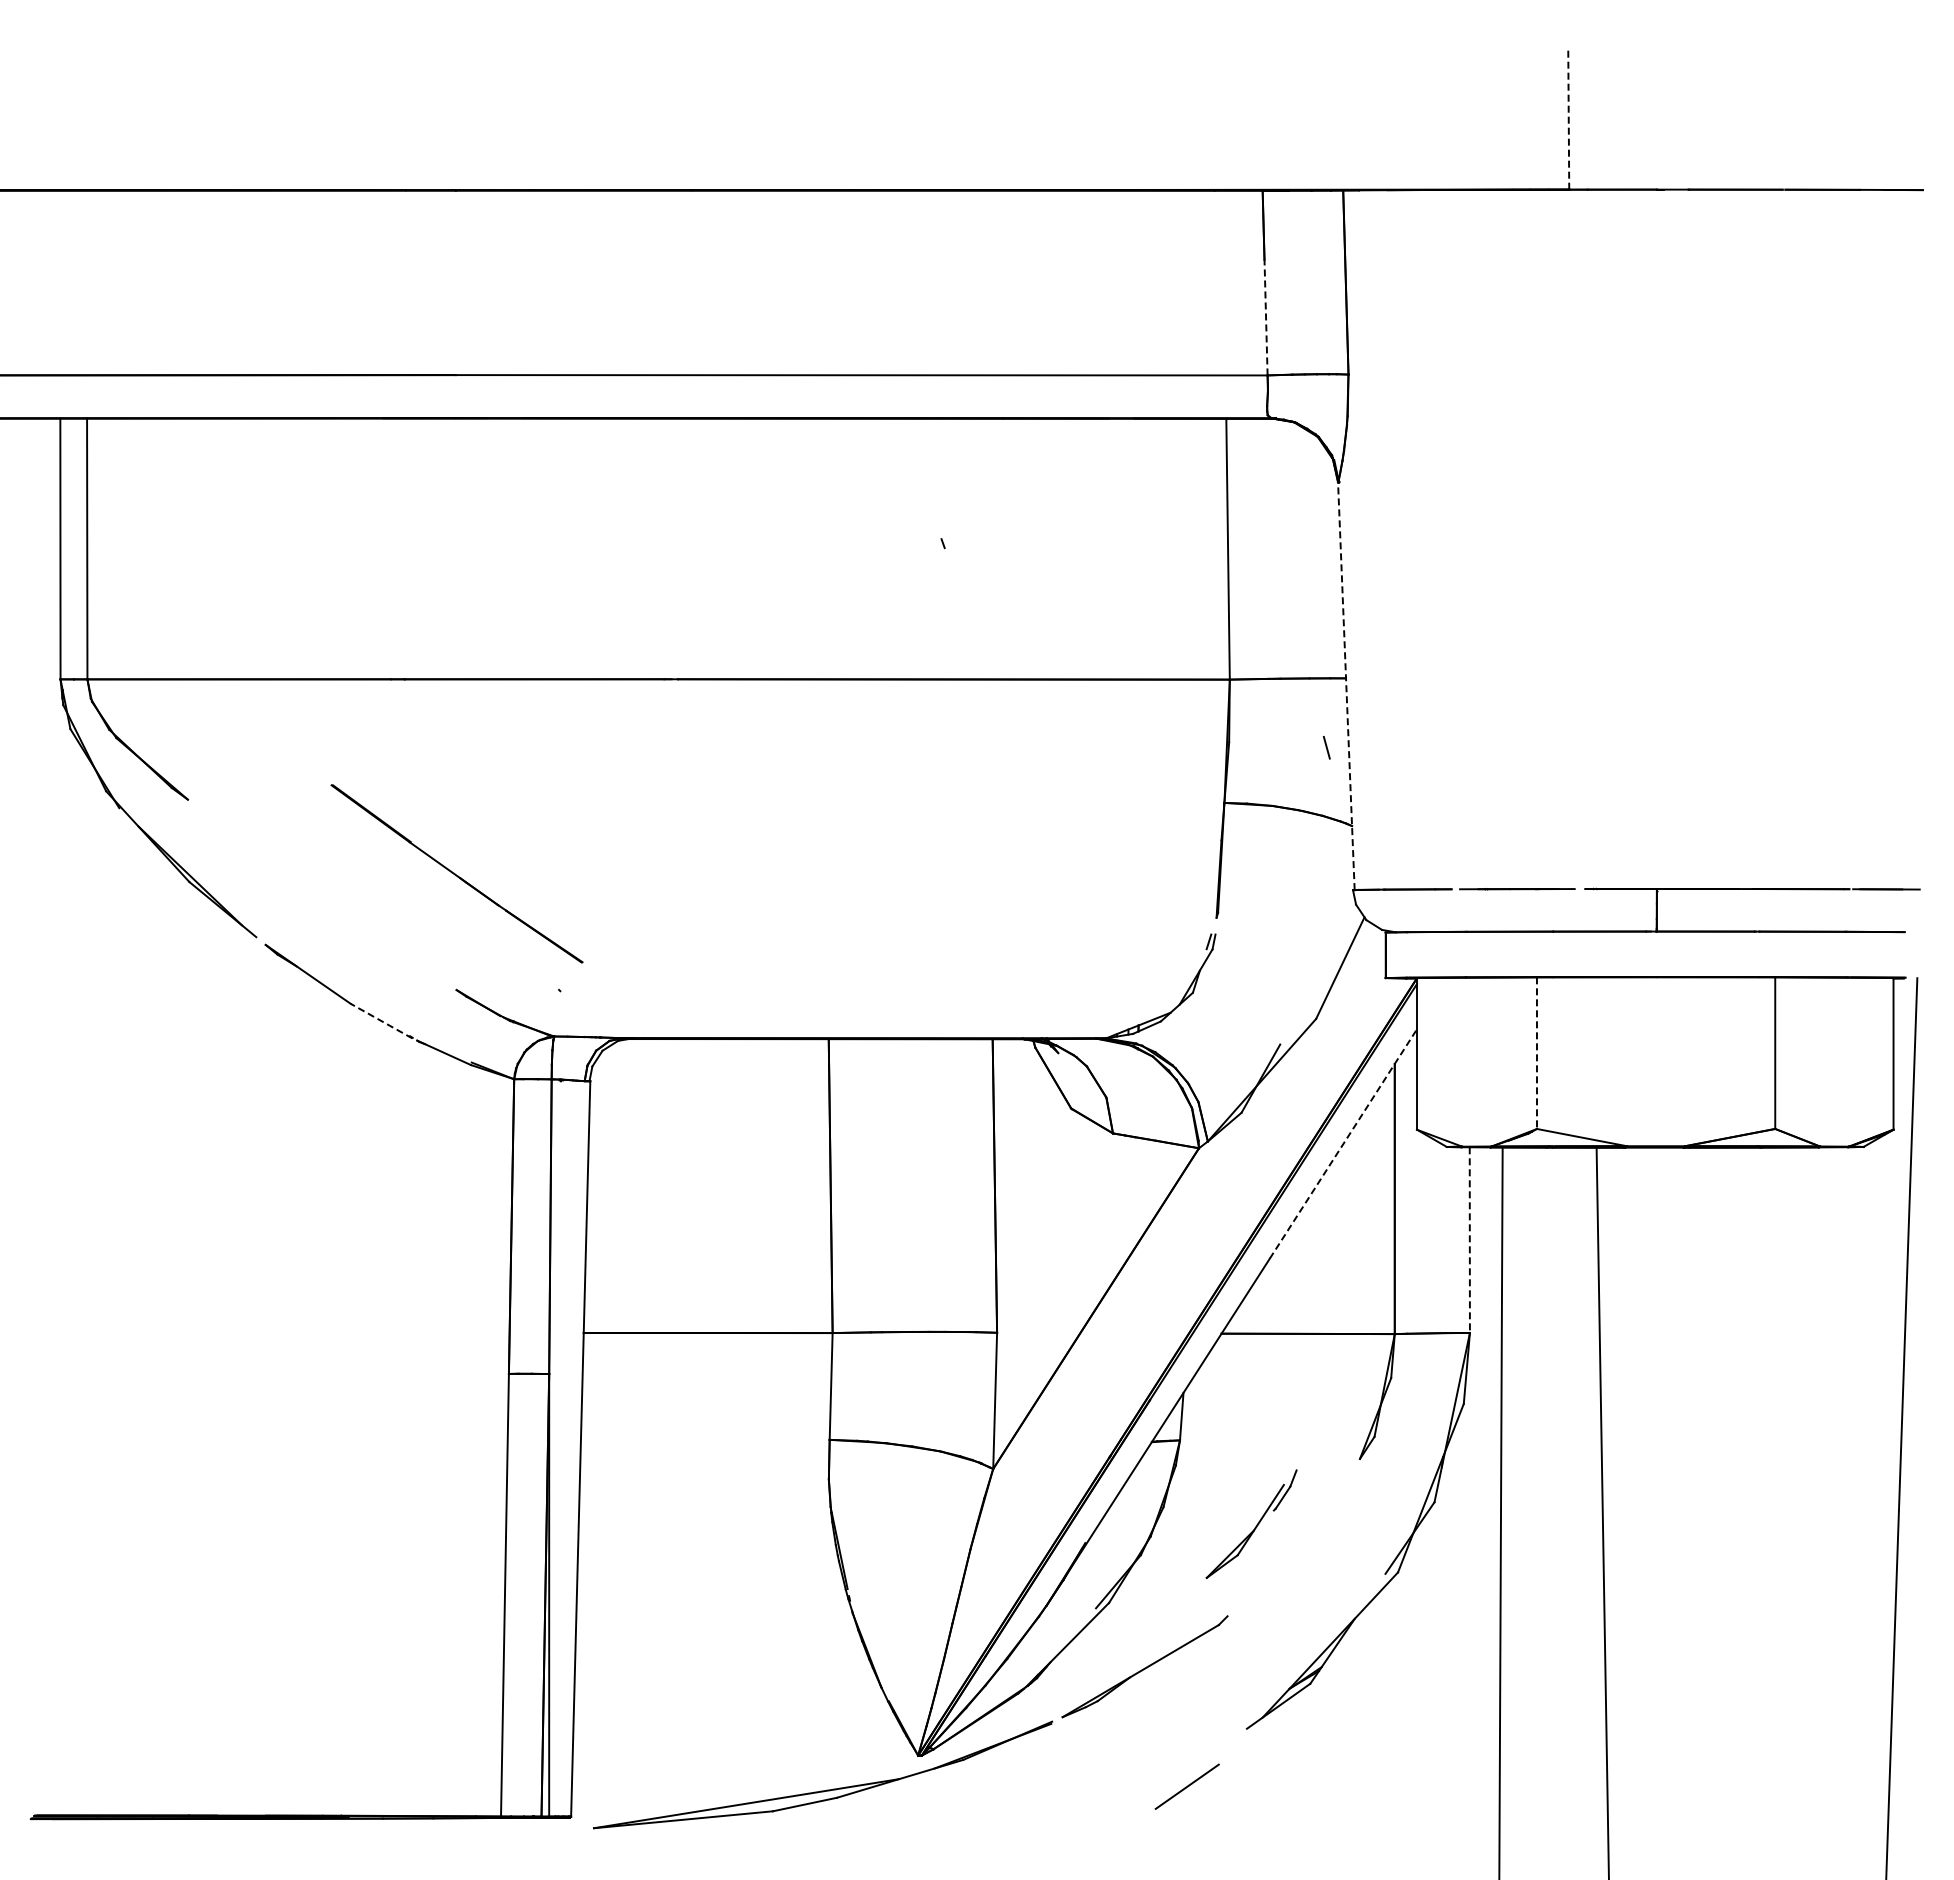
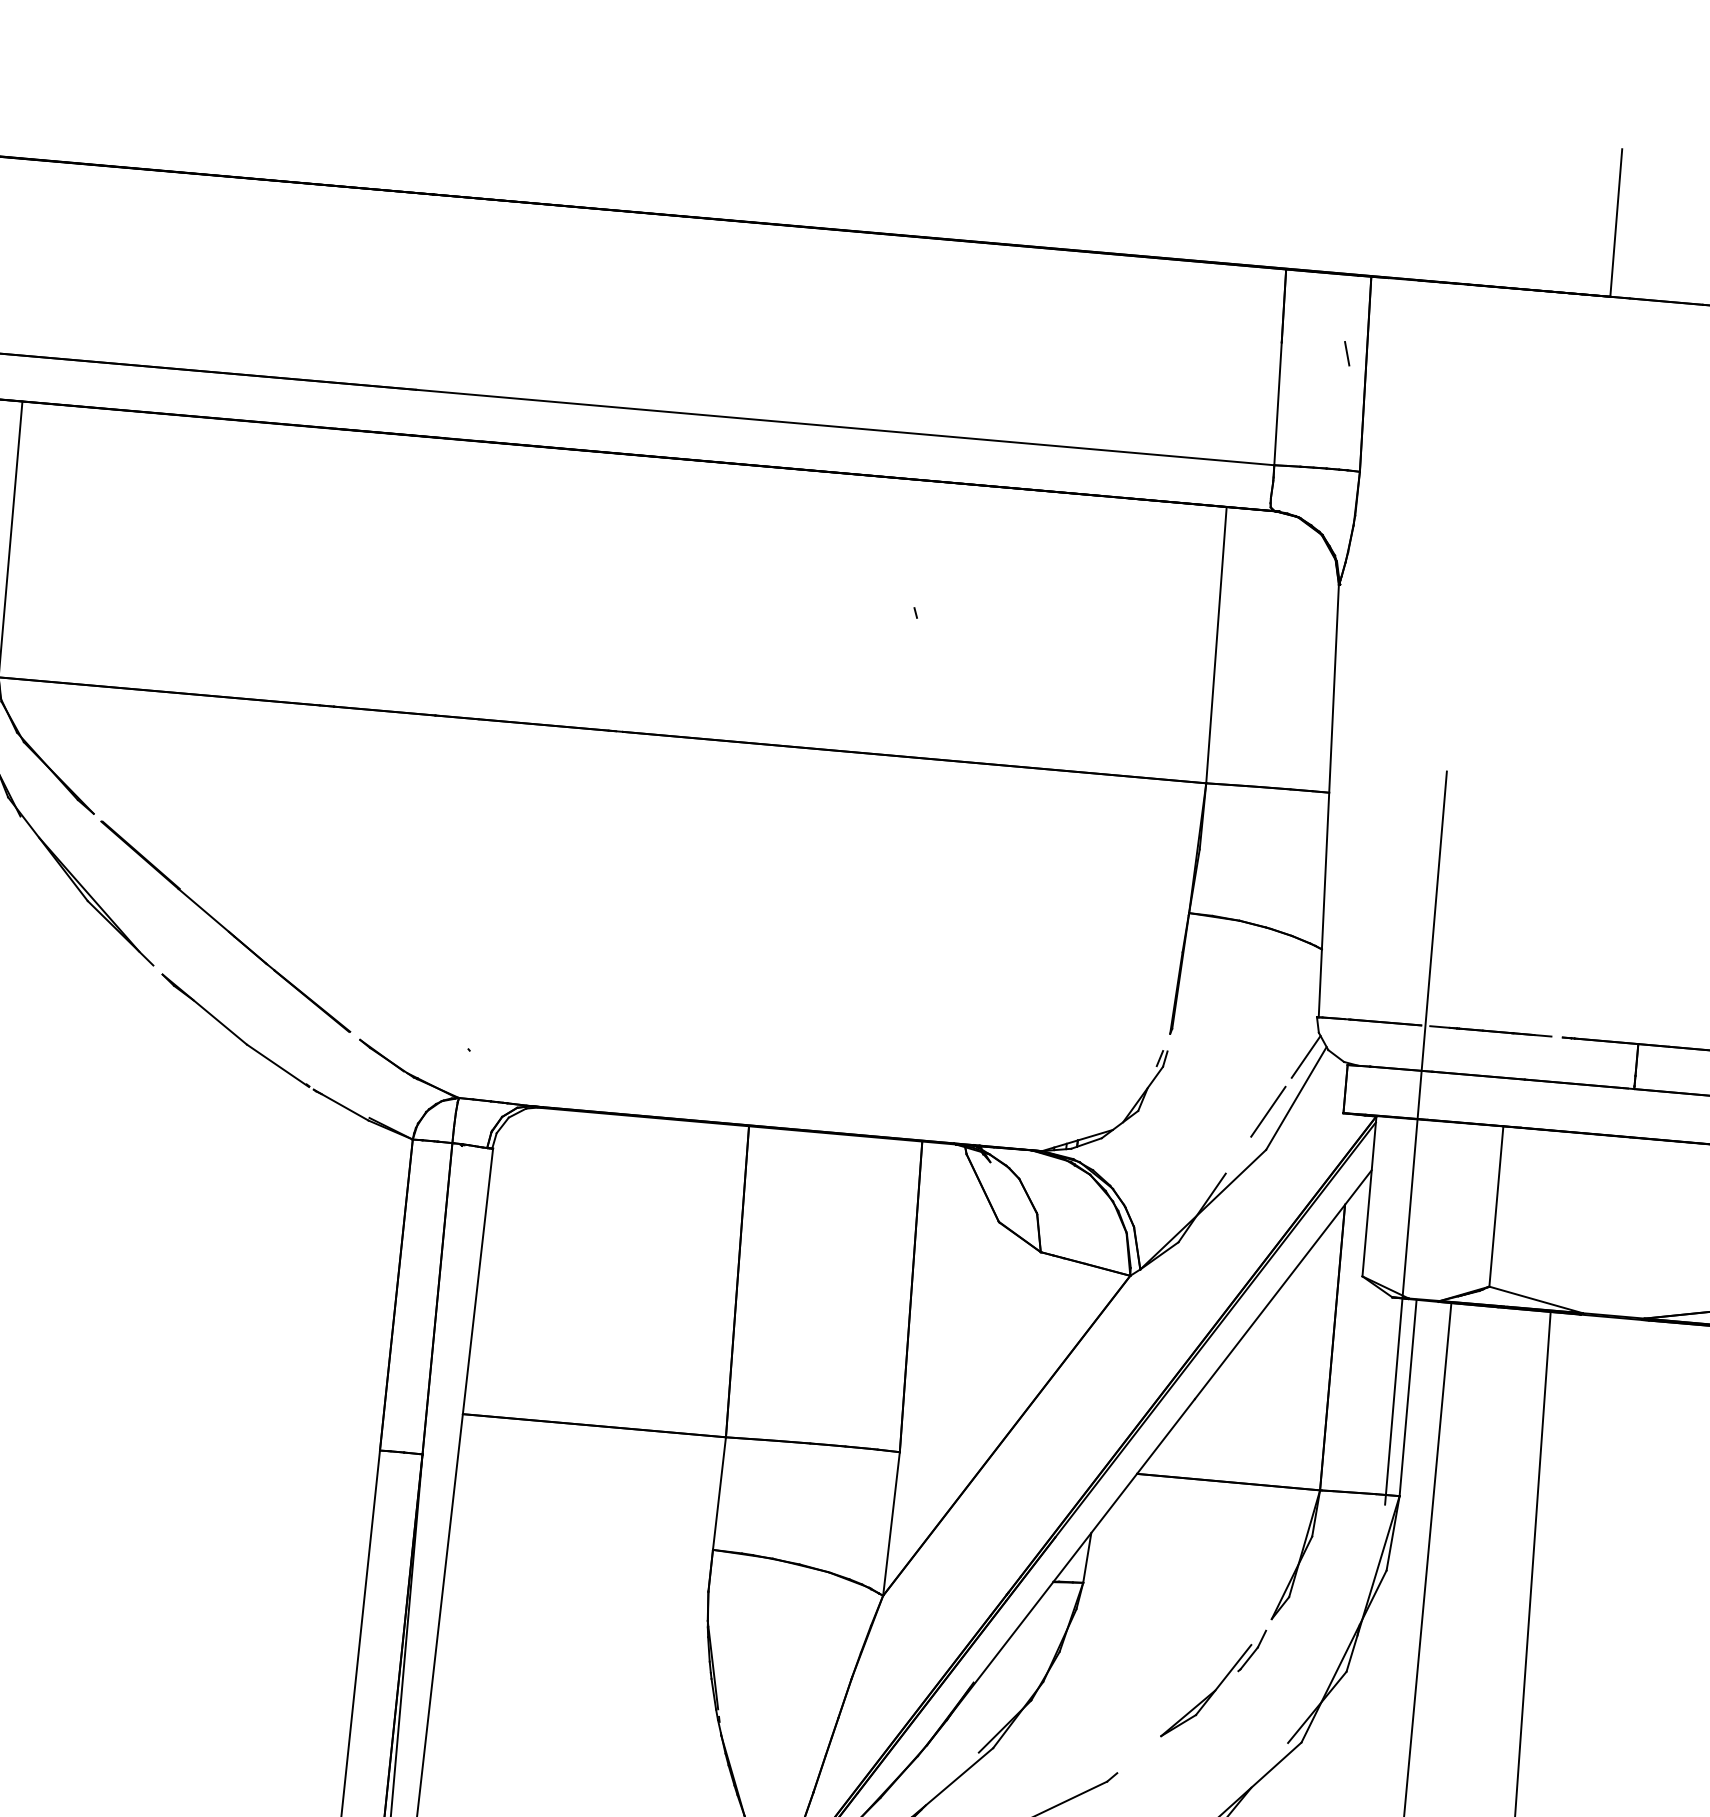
line: (1568, 119) -> (1616, 222), dashed -> solid
line: (1266, 317) -> (1278, 403), dashed -> solid
line: (1346, 685) -> (1329, 800), dashed -> solid
line: (1326, 747) -> (1346, 353), moved
part: (456, 873) -> (225, 926), moved
line: (1345, 928) -> (1305, 1057), added
line: (1315, 982) -> (1268, 1111), added
line: (1455, 995) -> (1415, 1138), added
line: (381, 1020) -> (277, 1065), dashed -> solid
line: (1536, 1053) -> (1495, 1206), dashed -> solid
line: (1343, 1143) -> (1283, 1284), dashed -> solid
line: (1469, 1240) -> (1407, 1398), dashed -> solid
part: (1251, 1524) -> (1213, 1683), moved

